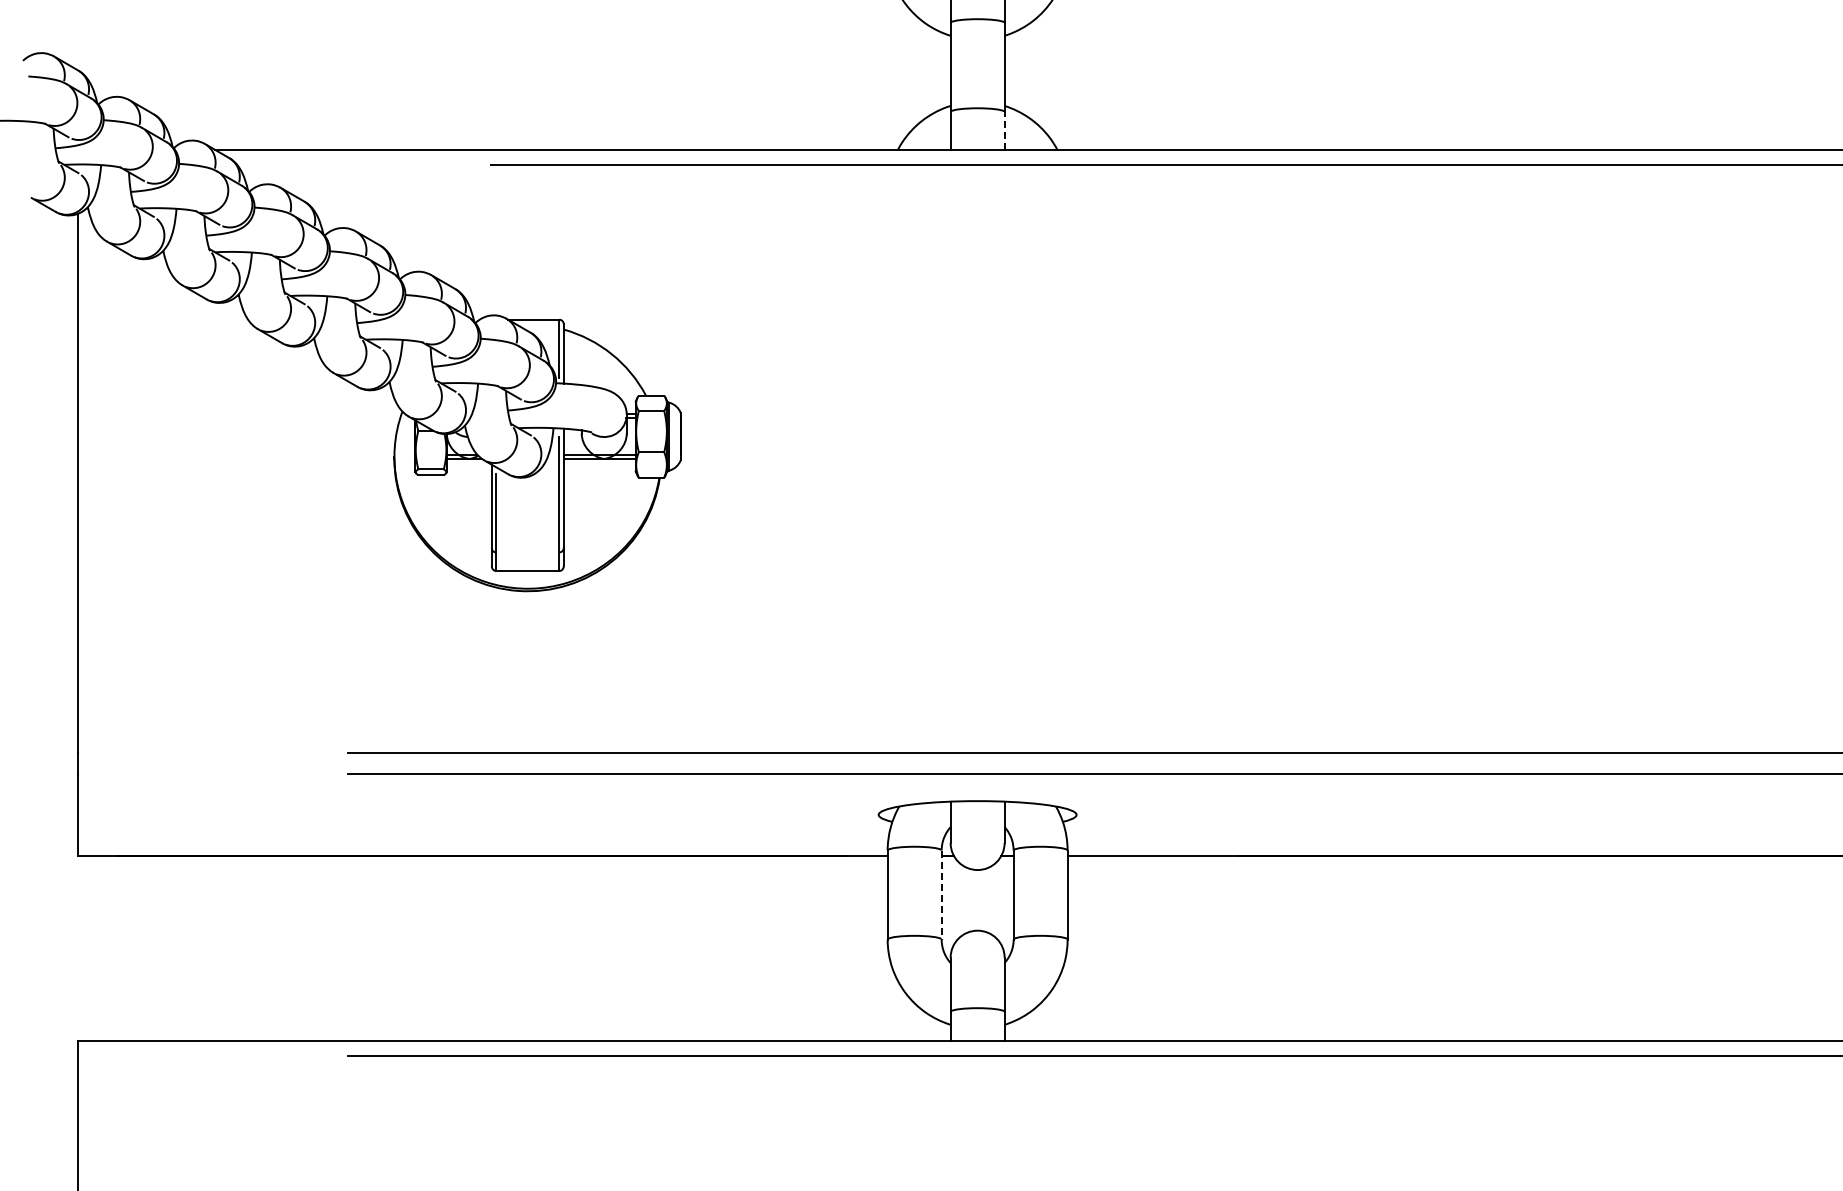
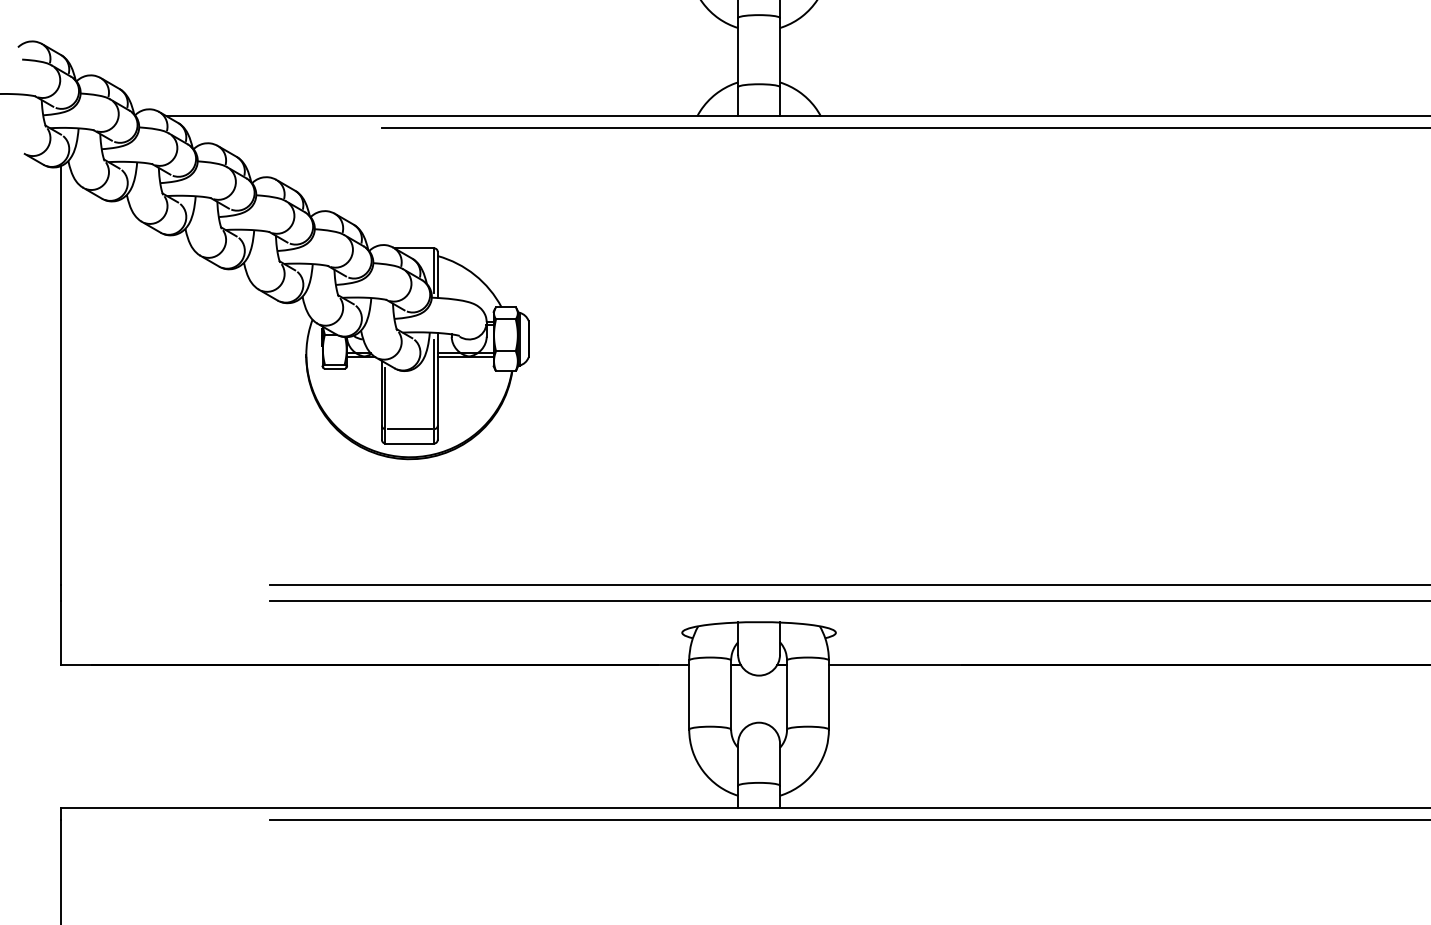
line: (1004, 130) -> (779, 101), dashed -> solid
line: (527, 552) -> (409, 429), added
line: (941, 895) -> (731, 695), dashed -> solid

